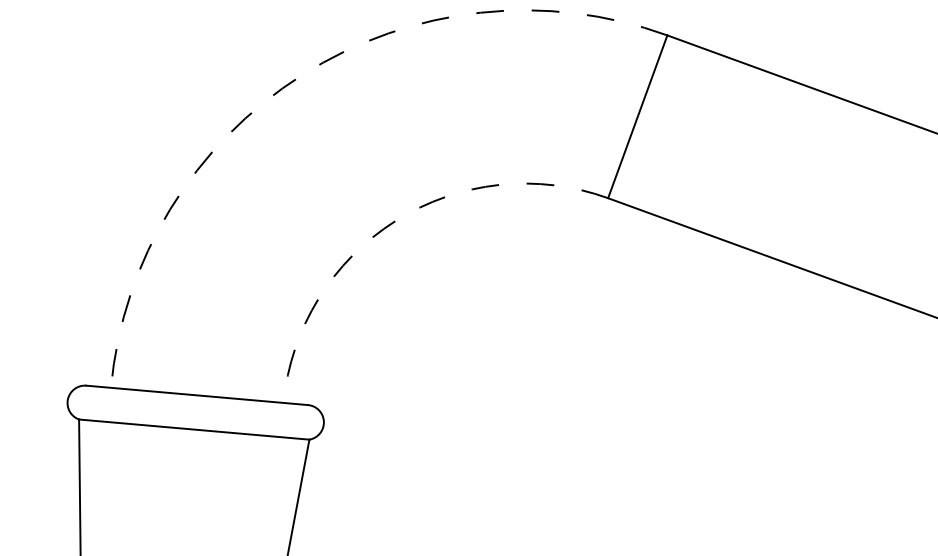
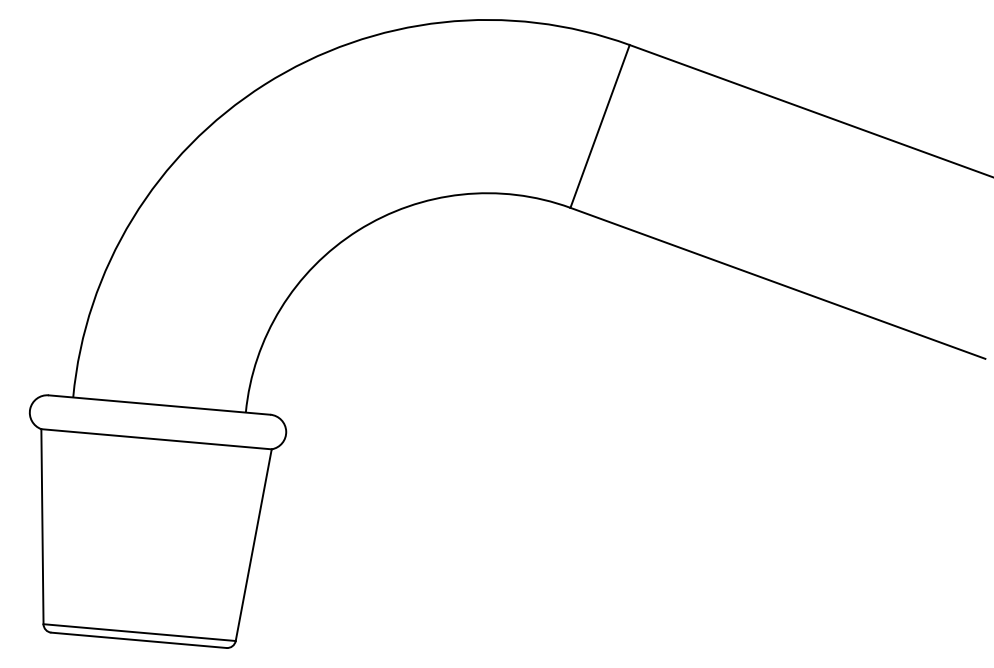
arc: (302, 74) -> (264, 84), dashed -> solid
arc: (395, 220) -> (357, 230), dashed -> solid

